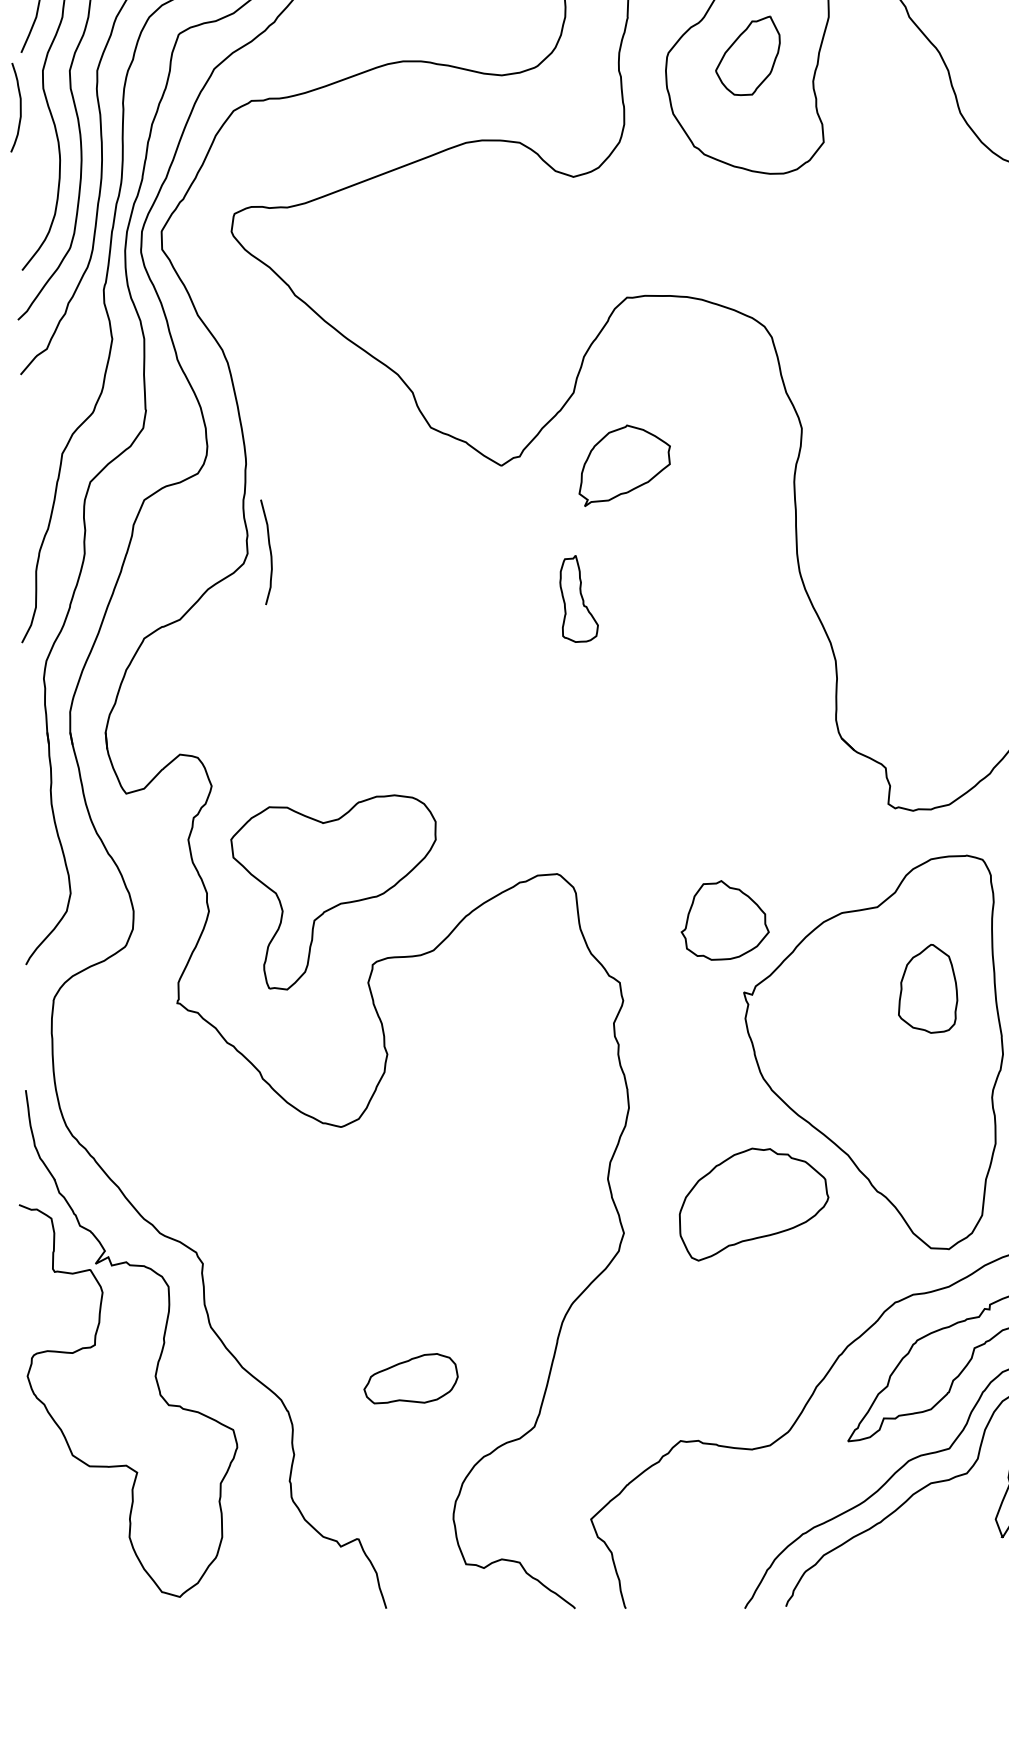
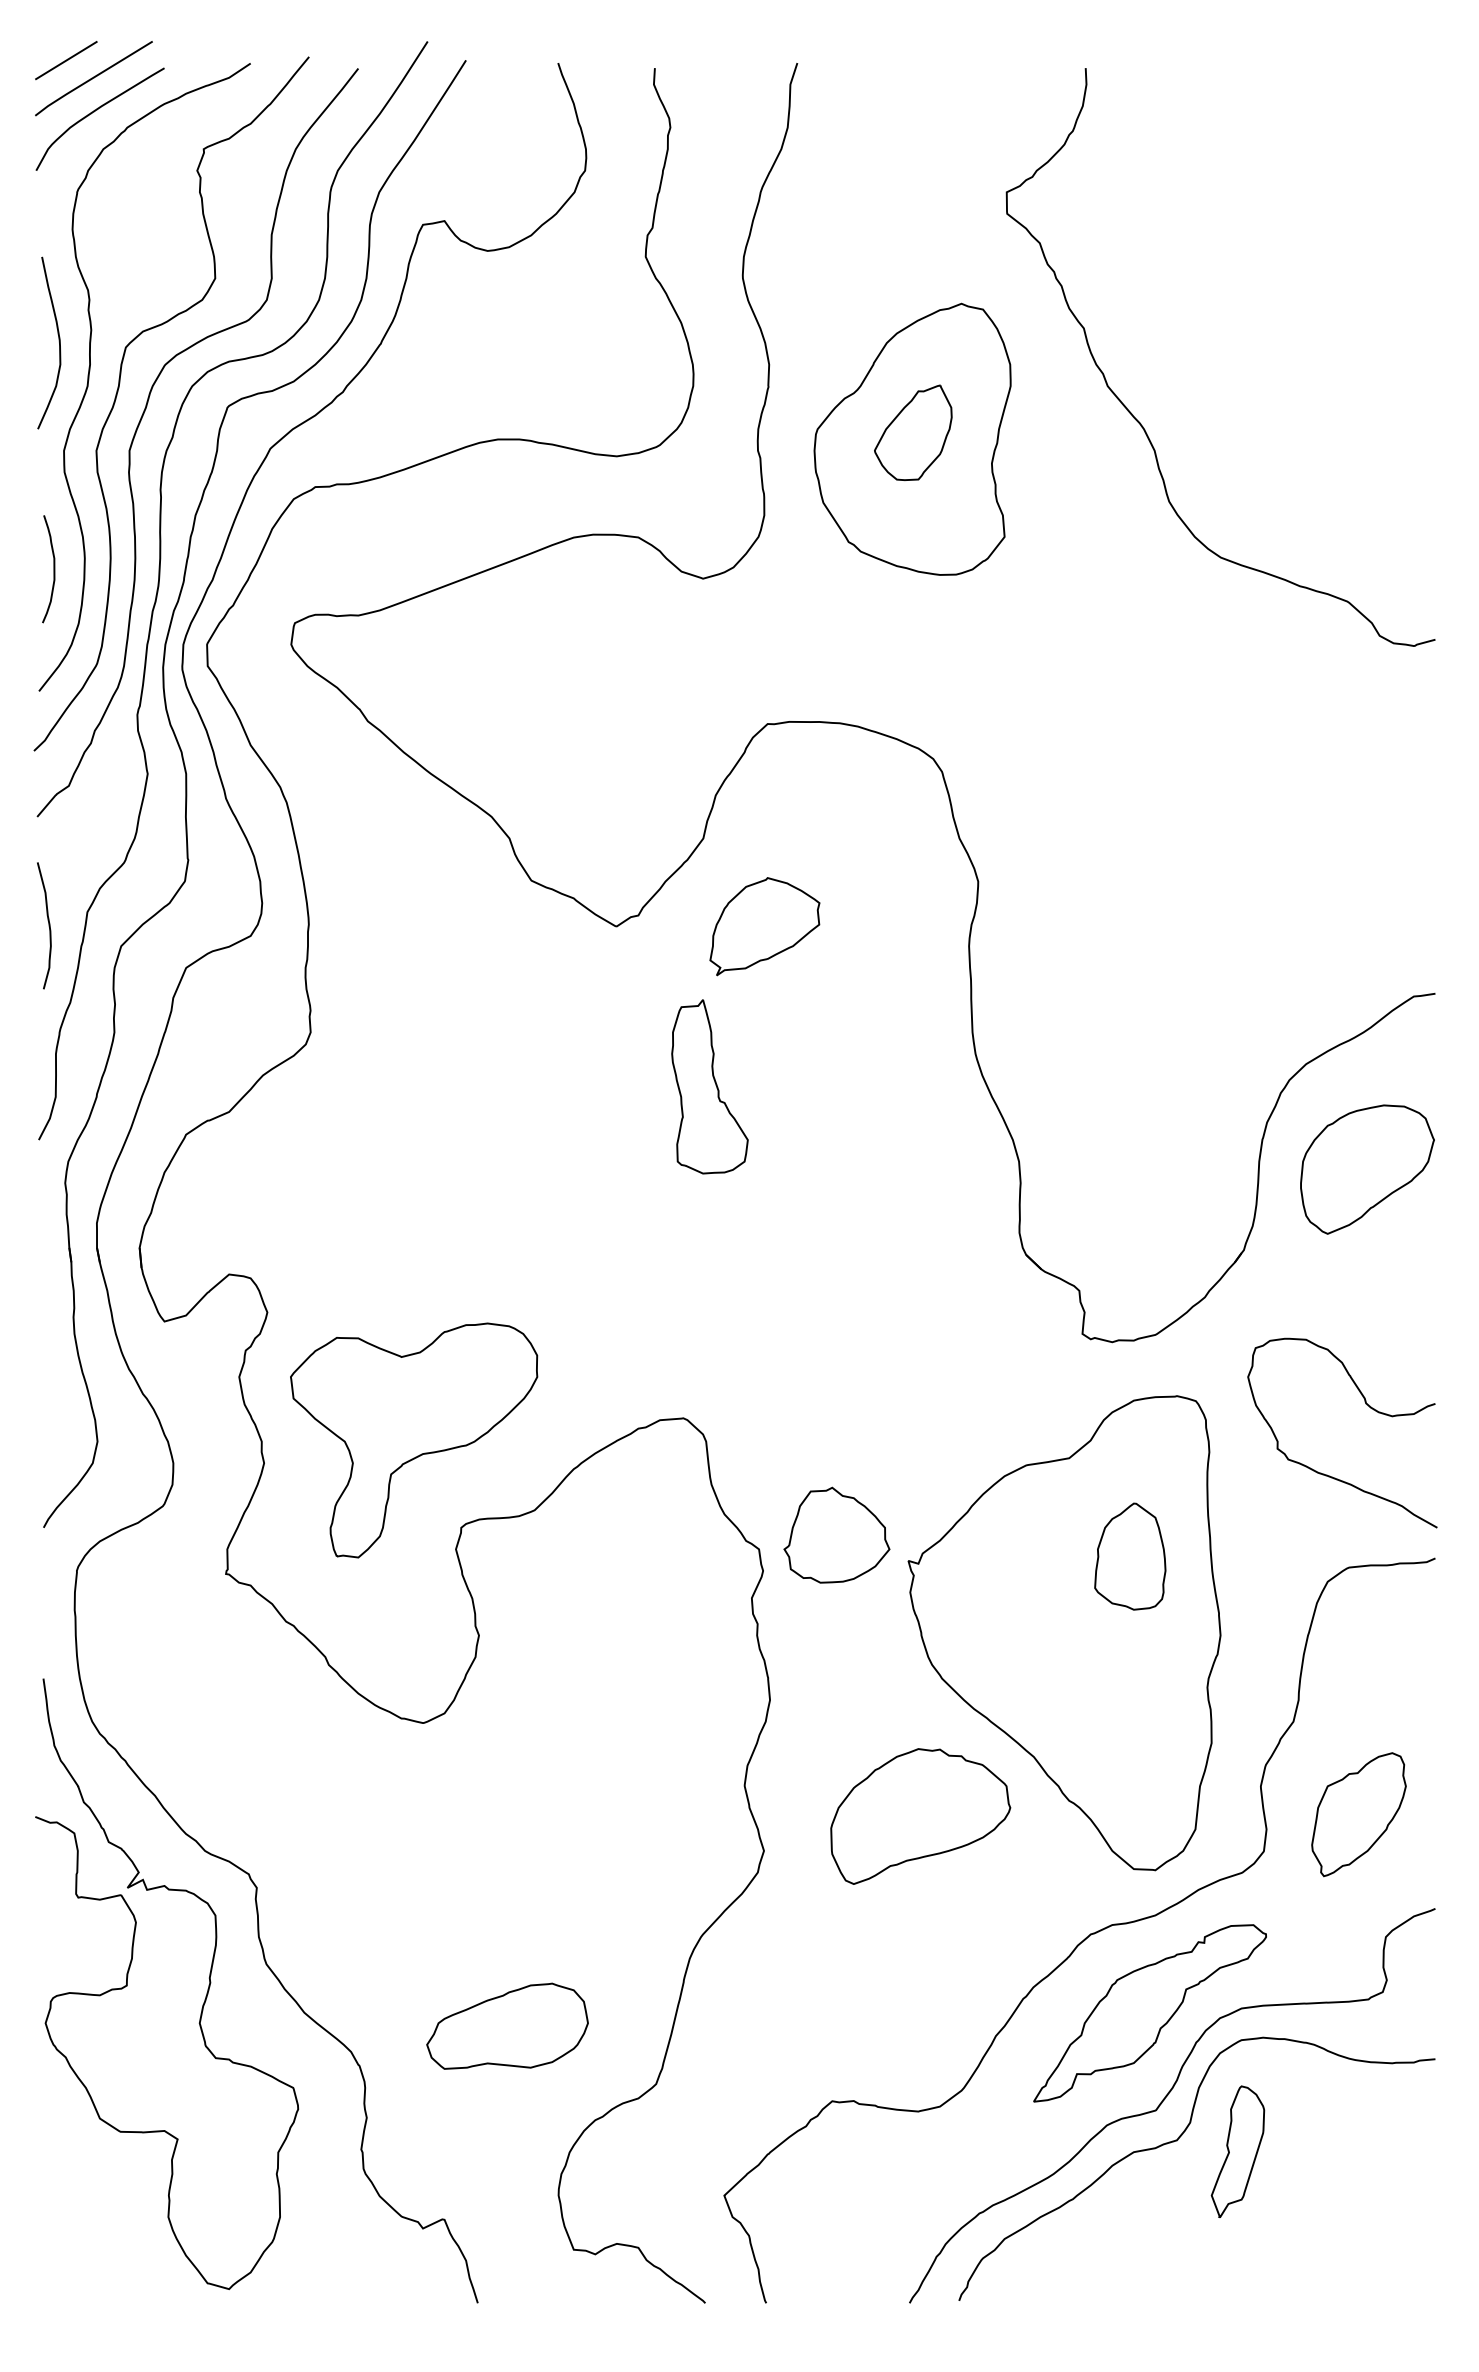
curve: (20, 107) -> (53, 569), moved
curve: (269, 552) -> (48, 925), moved
part: (578, 598) -> (709, 1086), size x1.67
part: (724, 919) -> (836, 1534), moved
part: (411, 1378) -> (507, 2025), size x1.43

